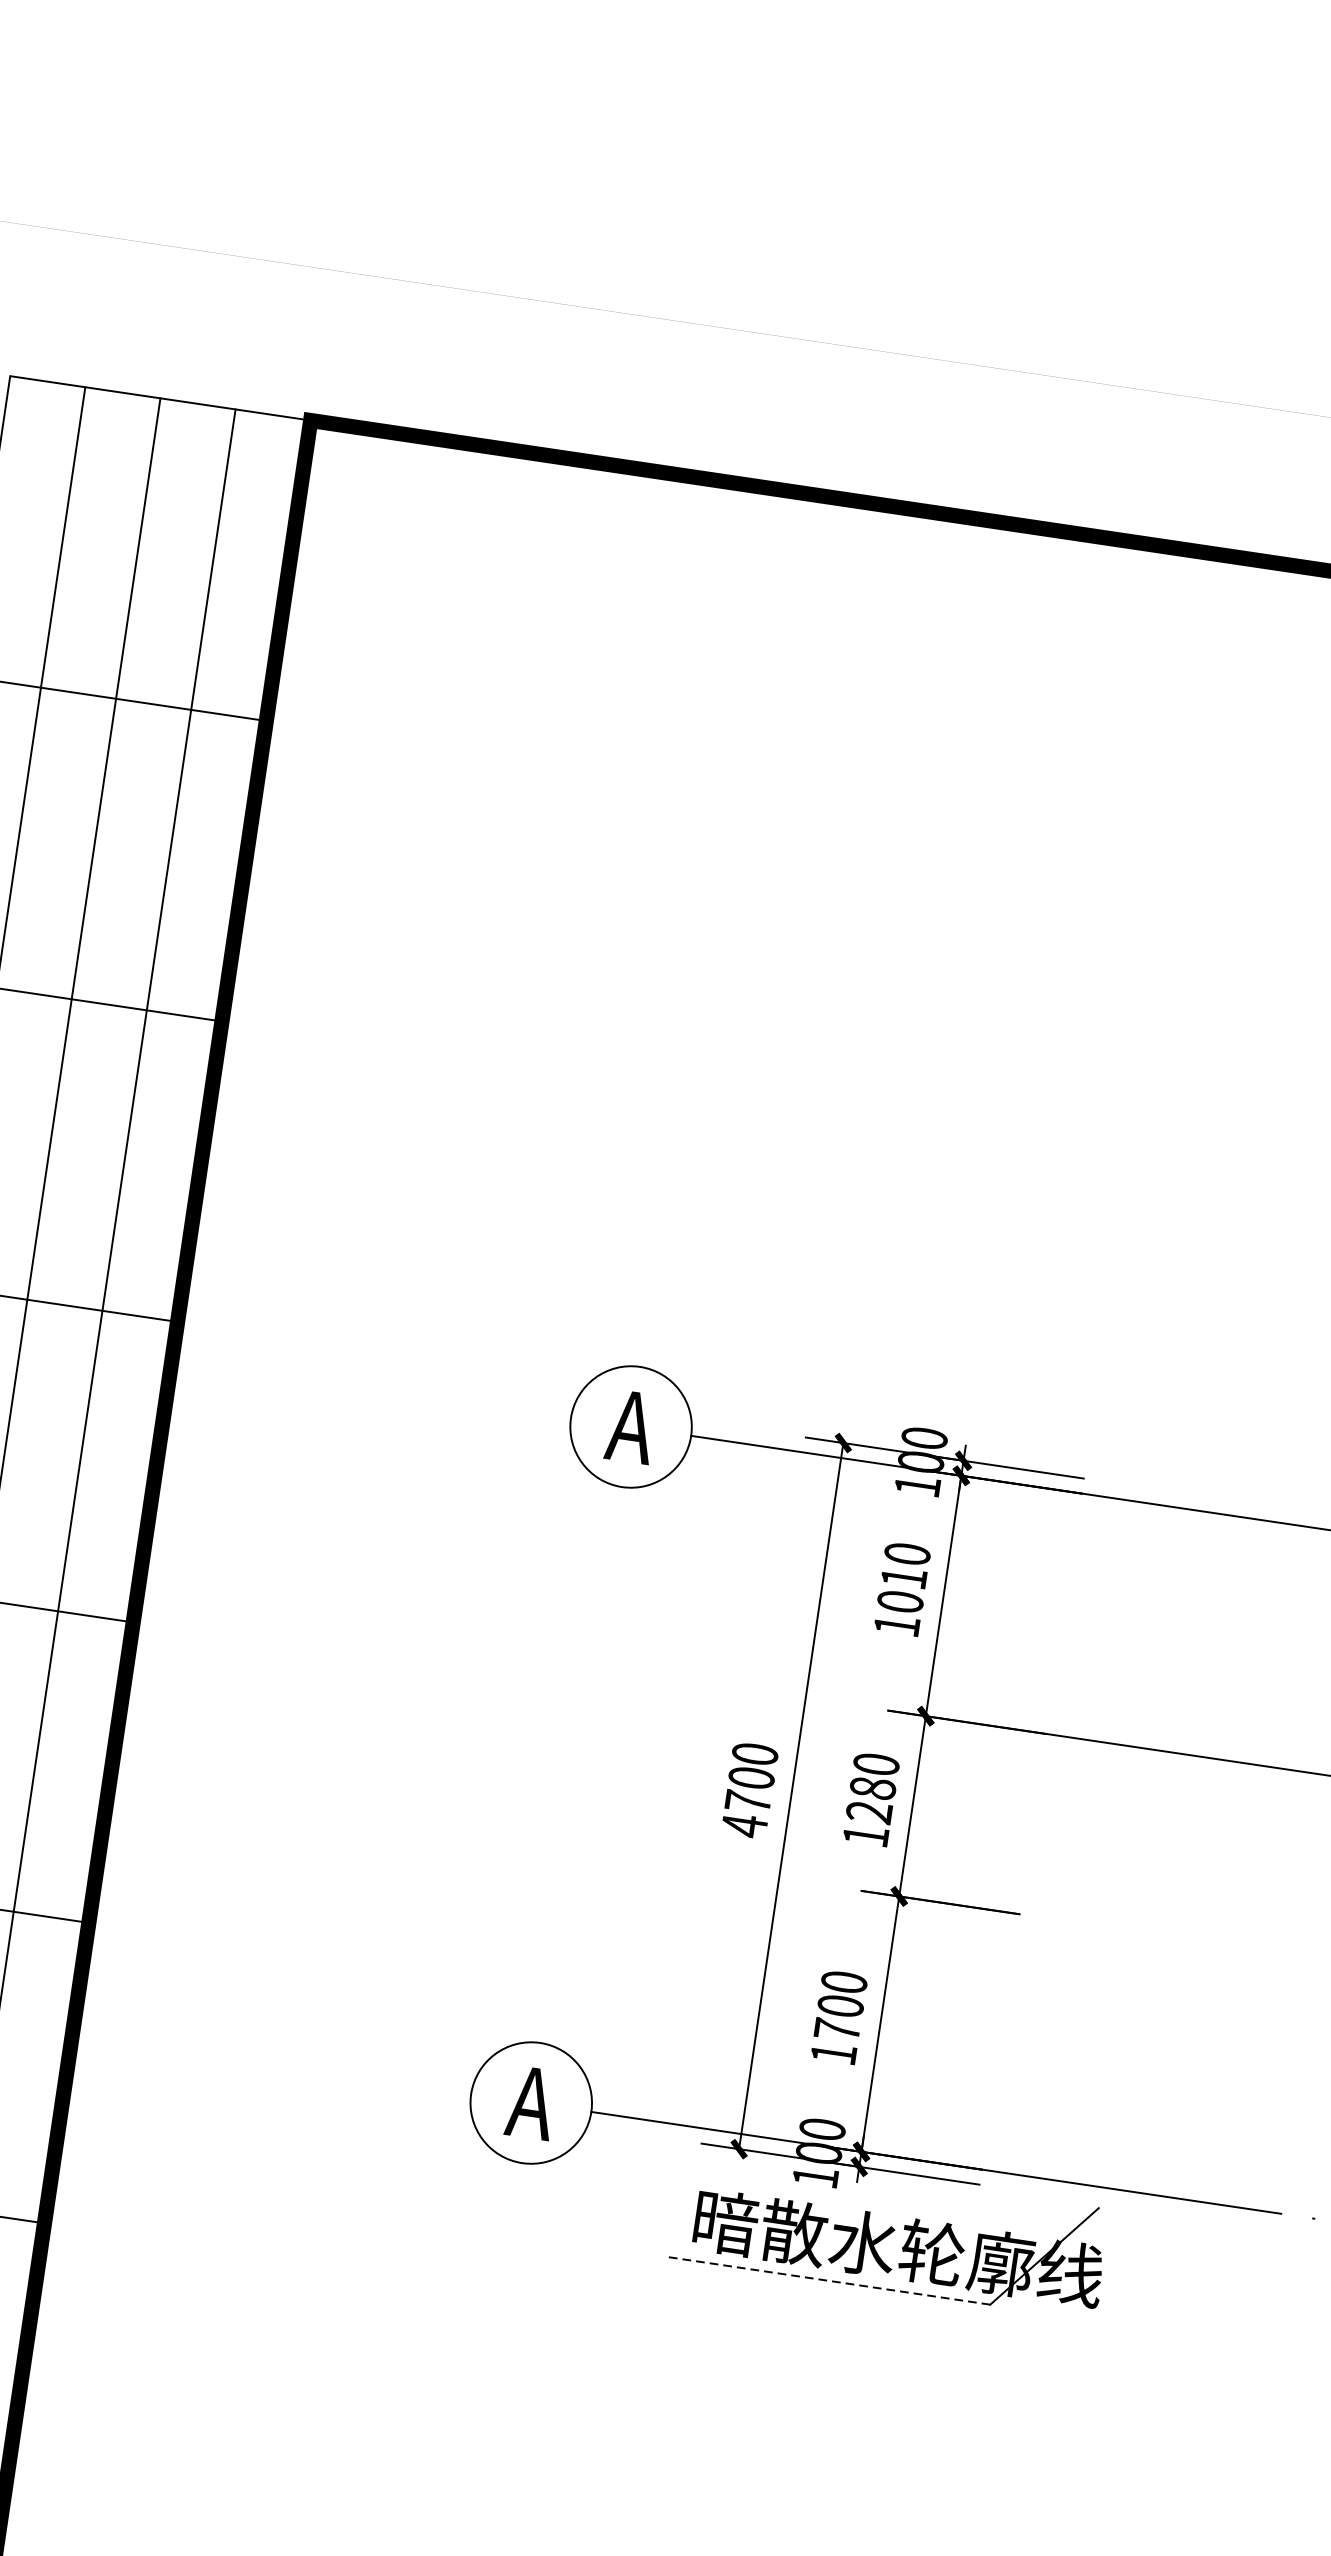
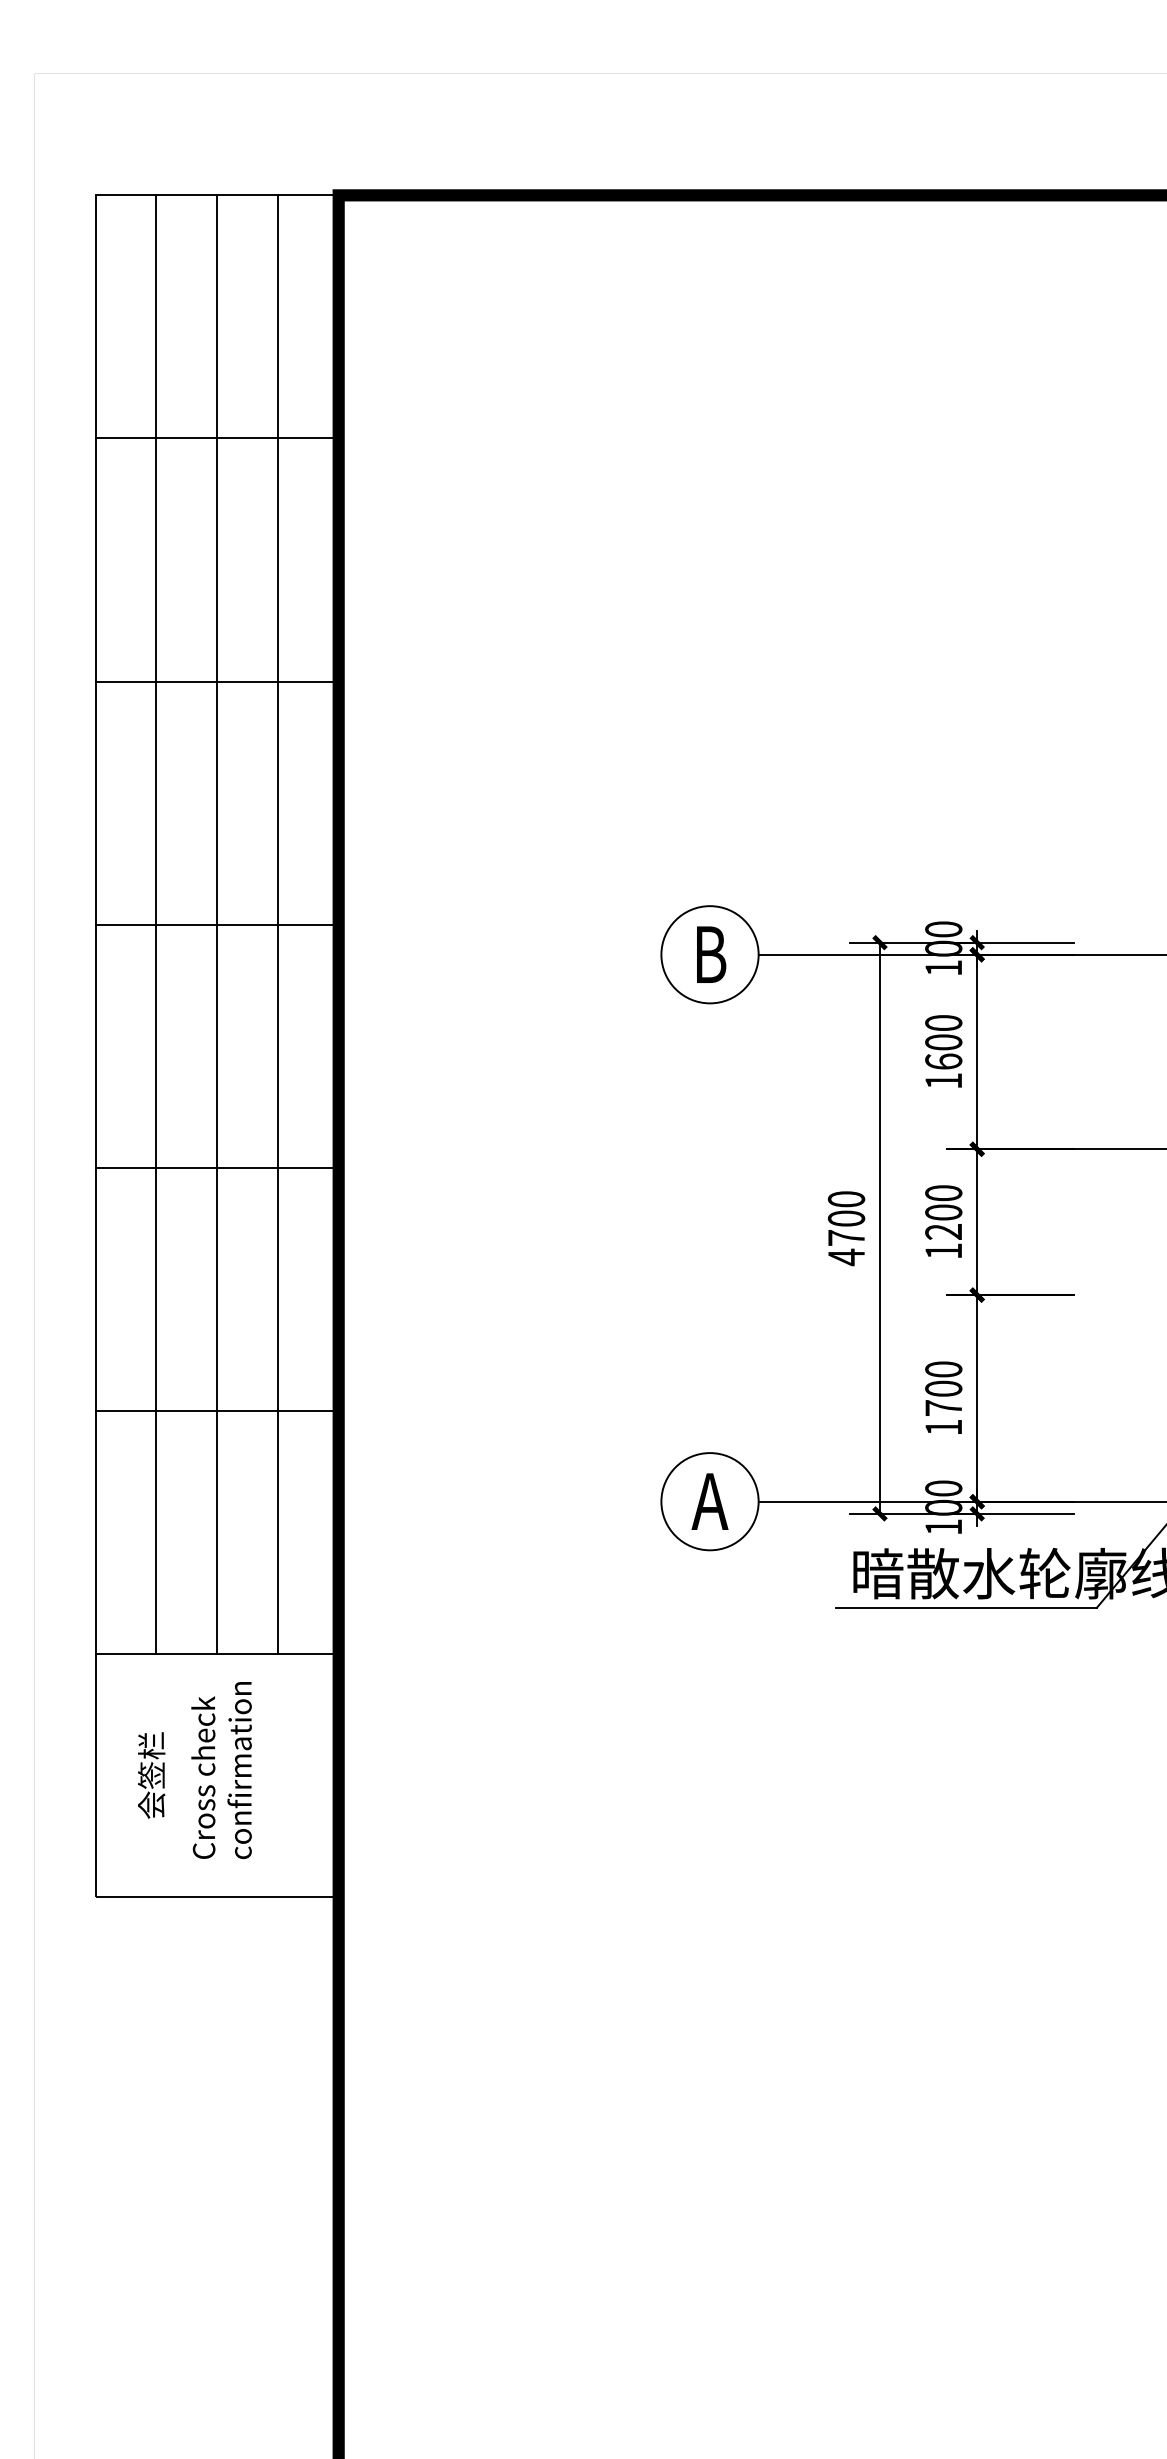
text: (630, 1426) -> (709, 954), A -> B
text: (902, 1589) -> (943, 1051), 1010 -> 1600
text: (872, 1788) -> (943, 1212), 1280 -> 1200
line: (828, 2280) -> (966, 1607), dashed -> solid

